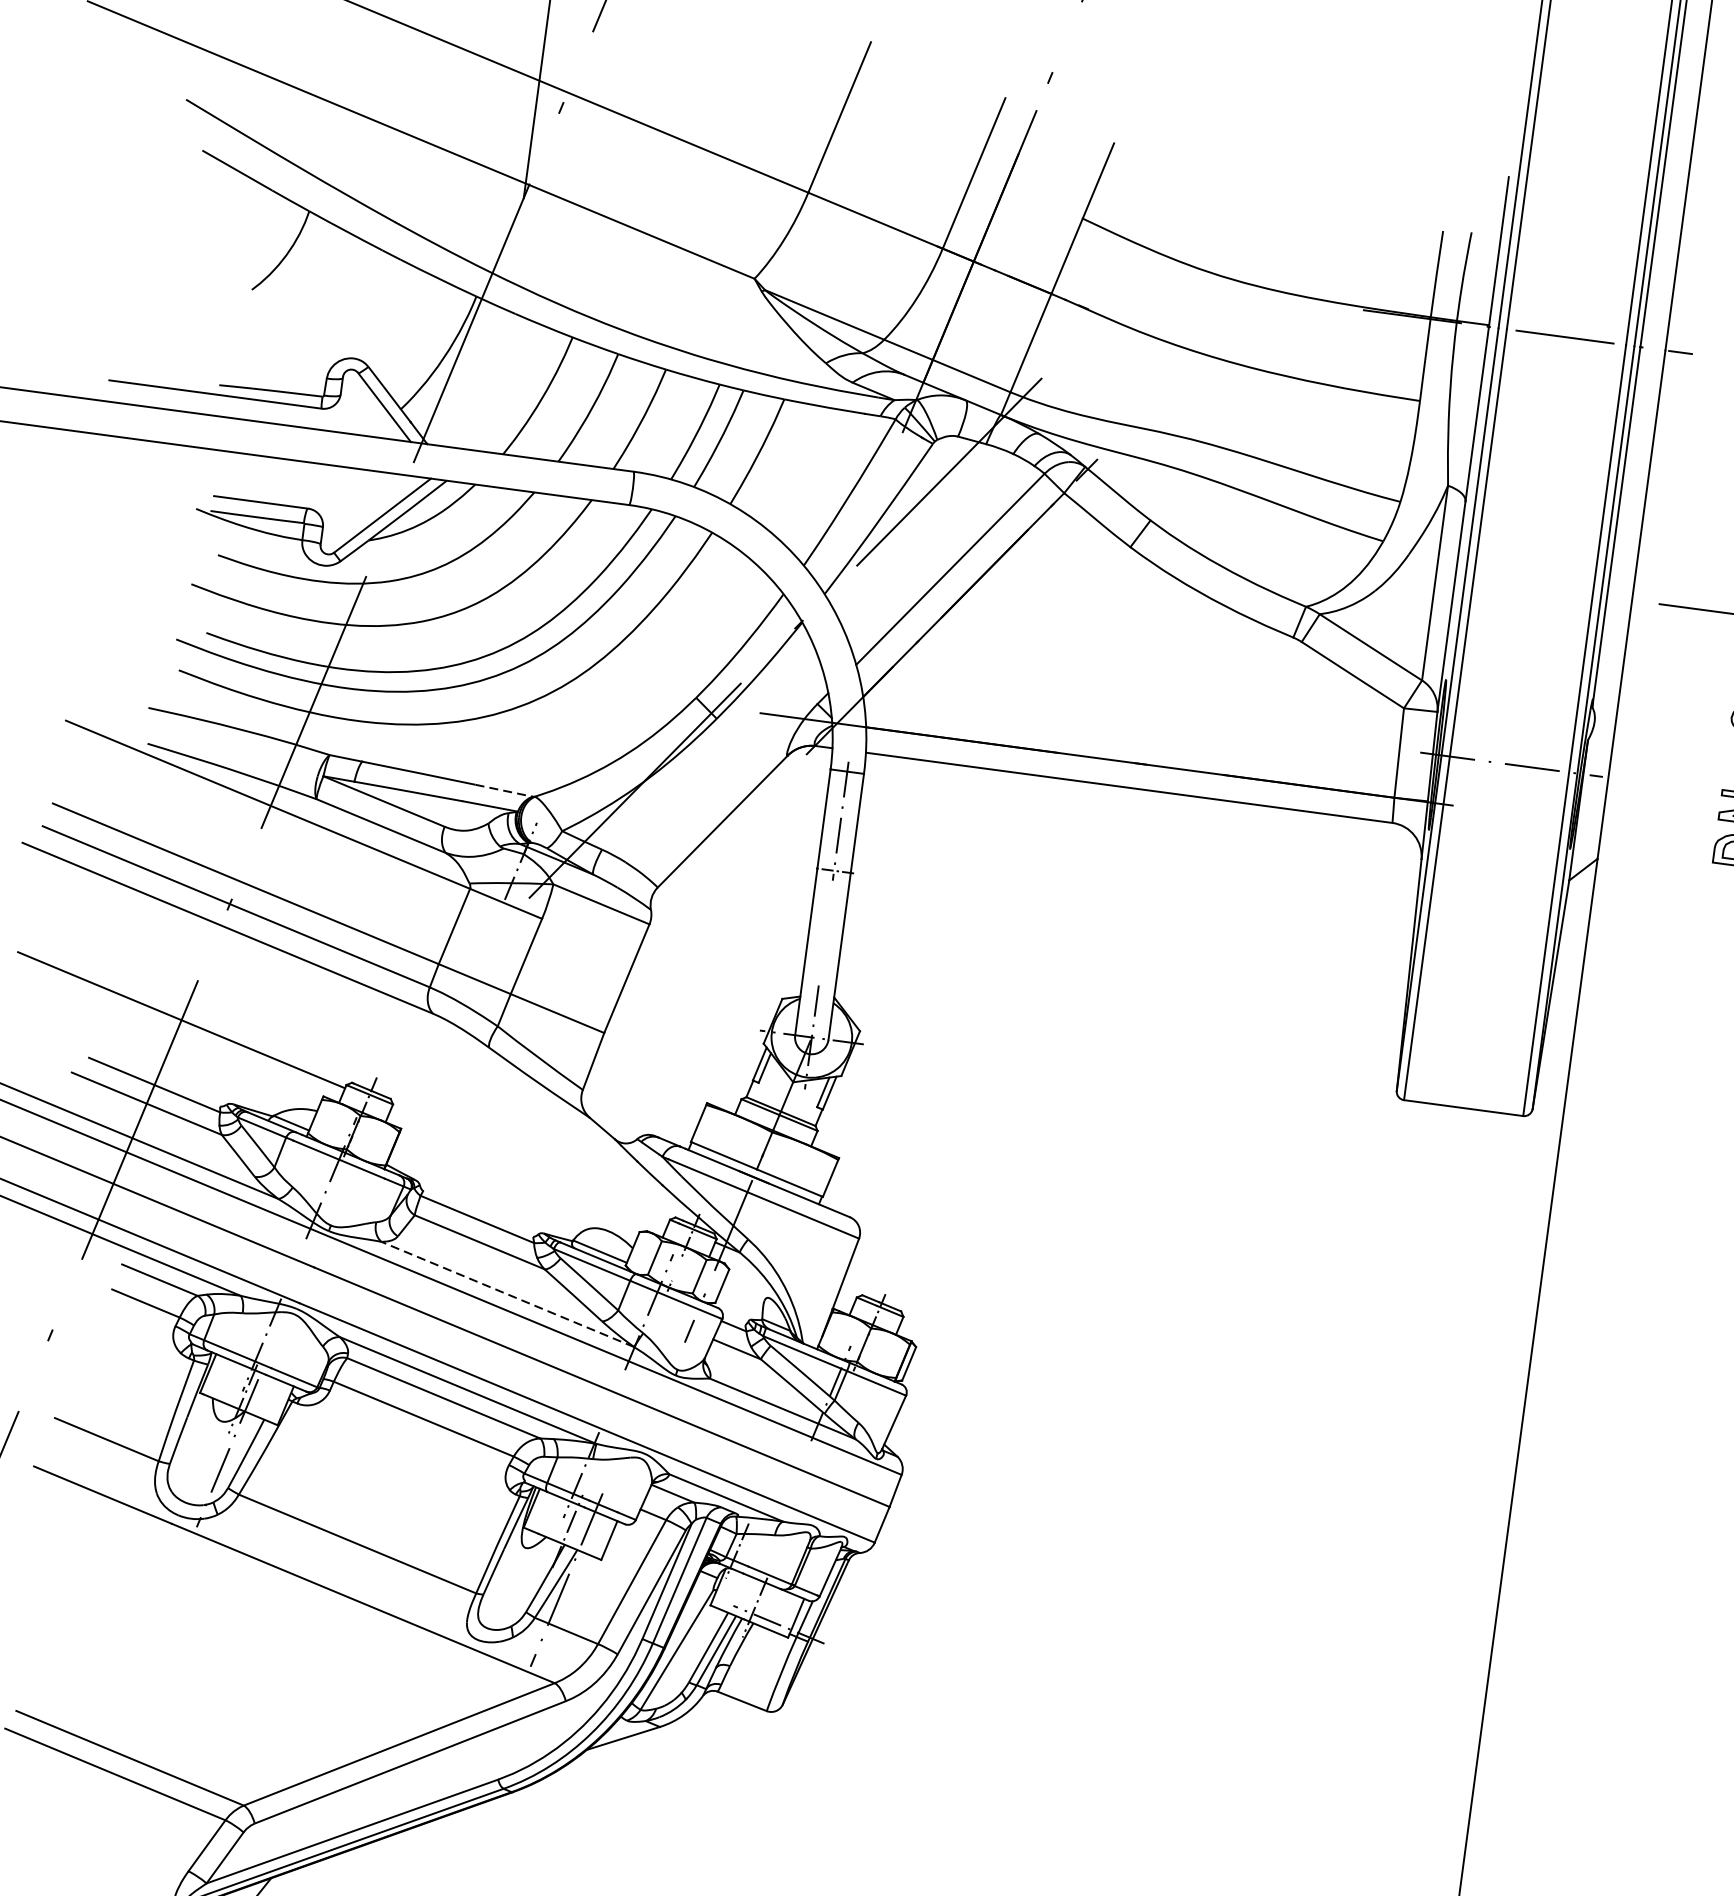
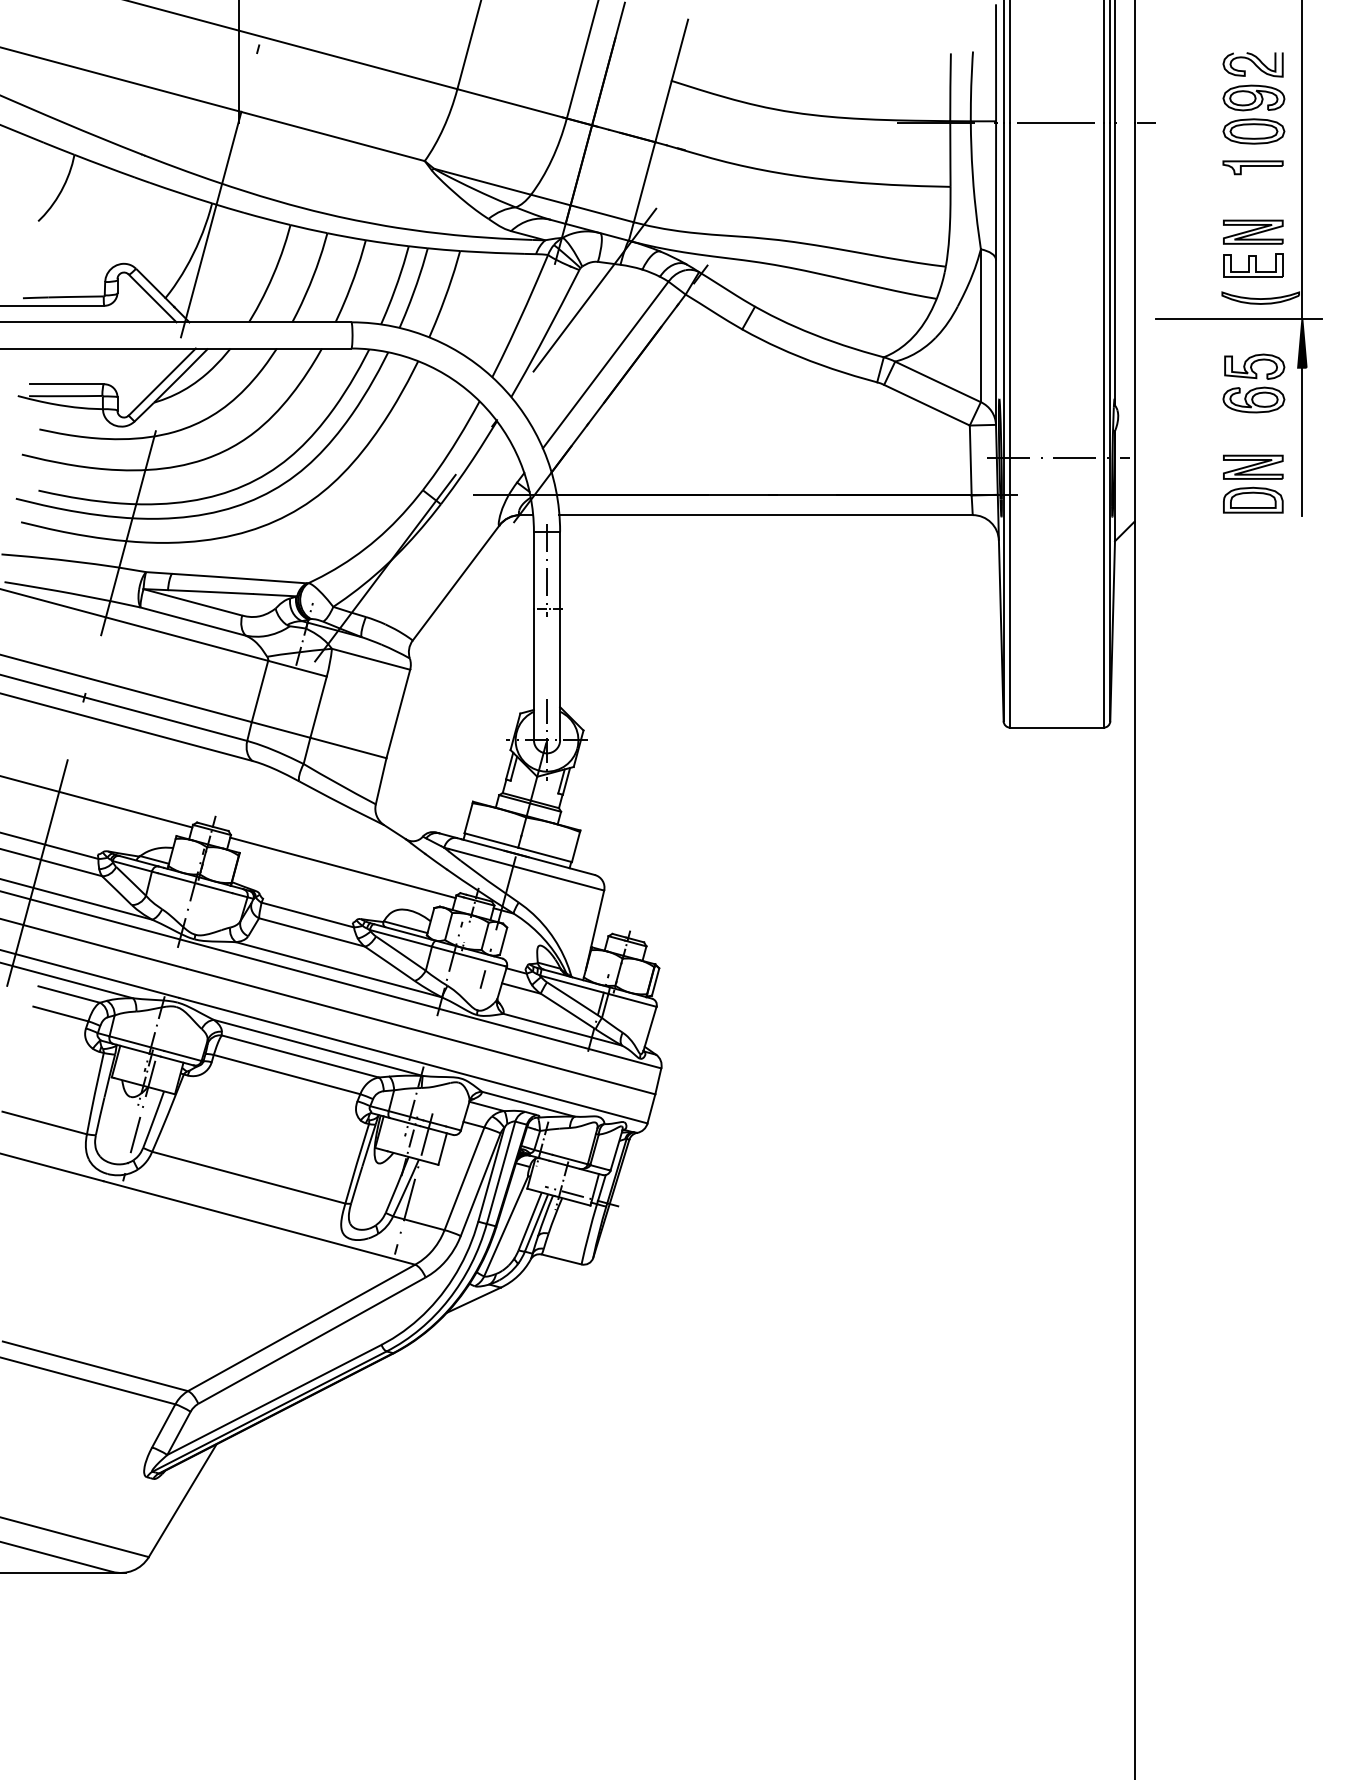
line: (504, 790) -> (284, 581), dashed -> solid
line: (529, 1164) -> (342, 867), added
line: (507, 1294) -> (338, 969), dashed -> solid

